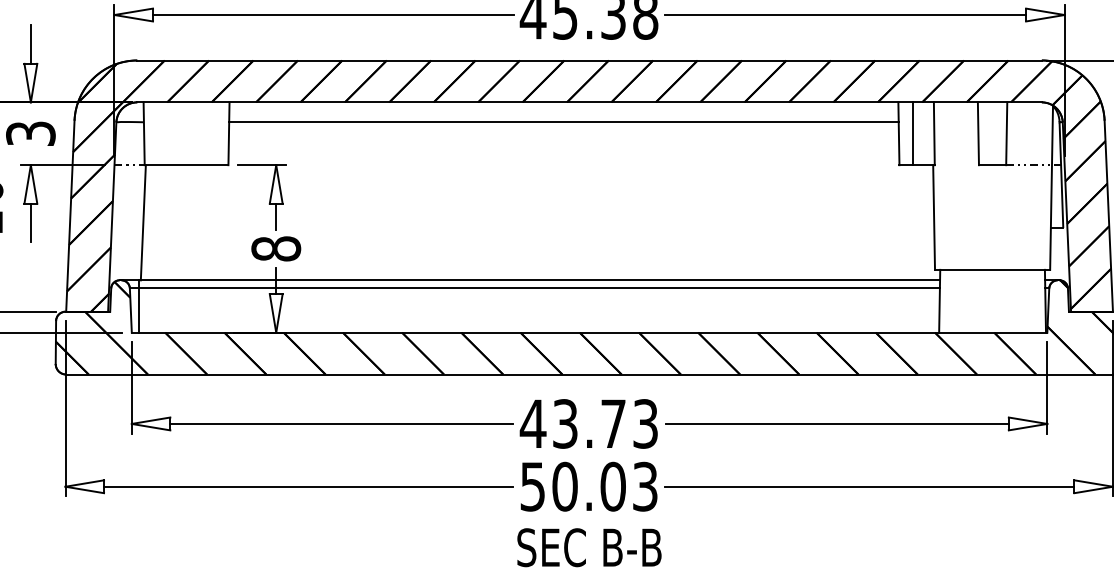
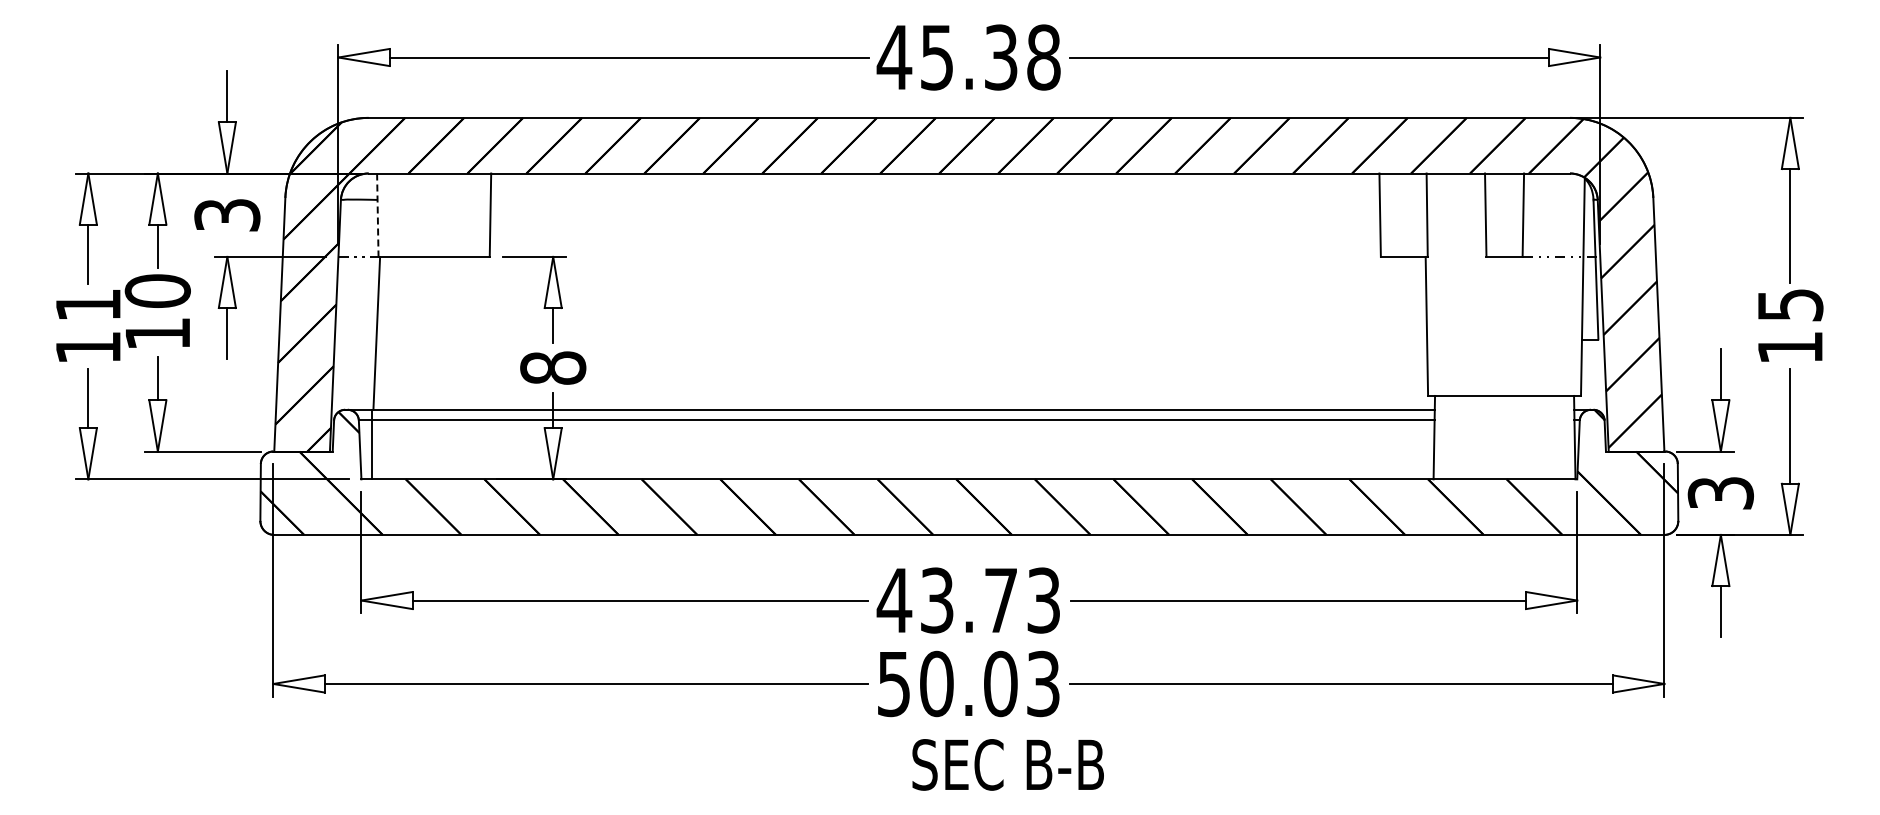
line: (563, 122) -> (934, 200), removed
line: (143, 133) -> (377, 215), solid -> dashed
line: (912, 133) -> (1398, 214), removed
text: (588, 547) -> (1007, 764), moved

